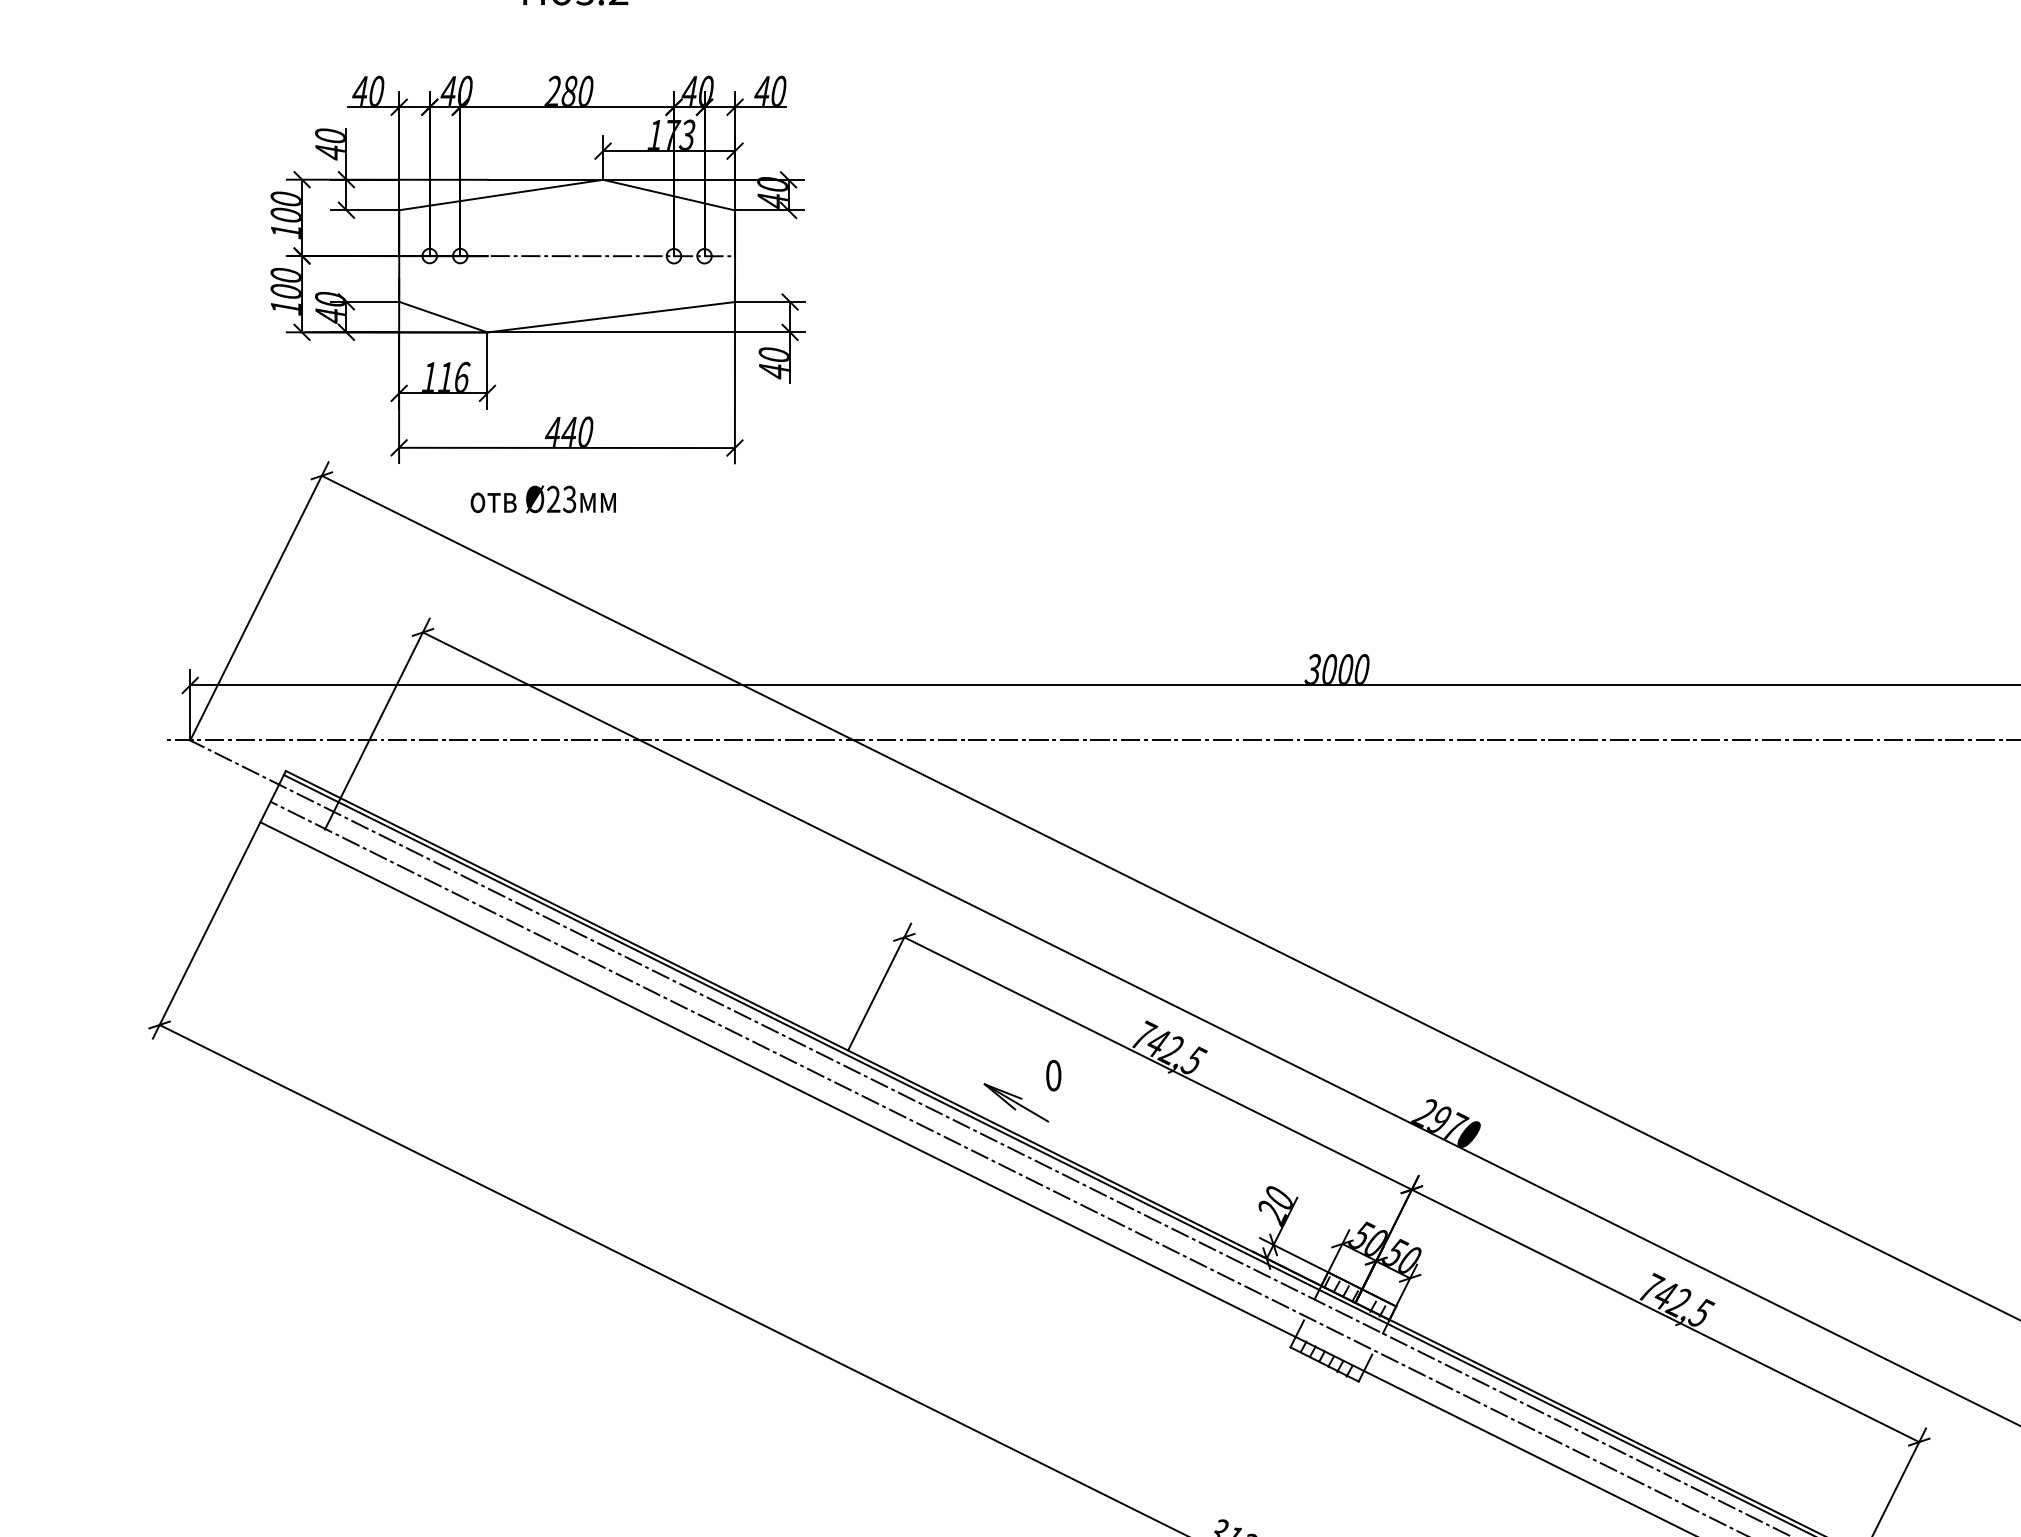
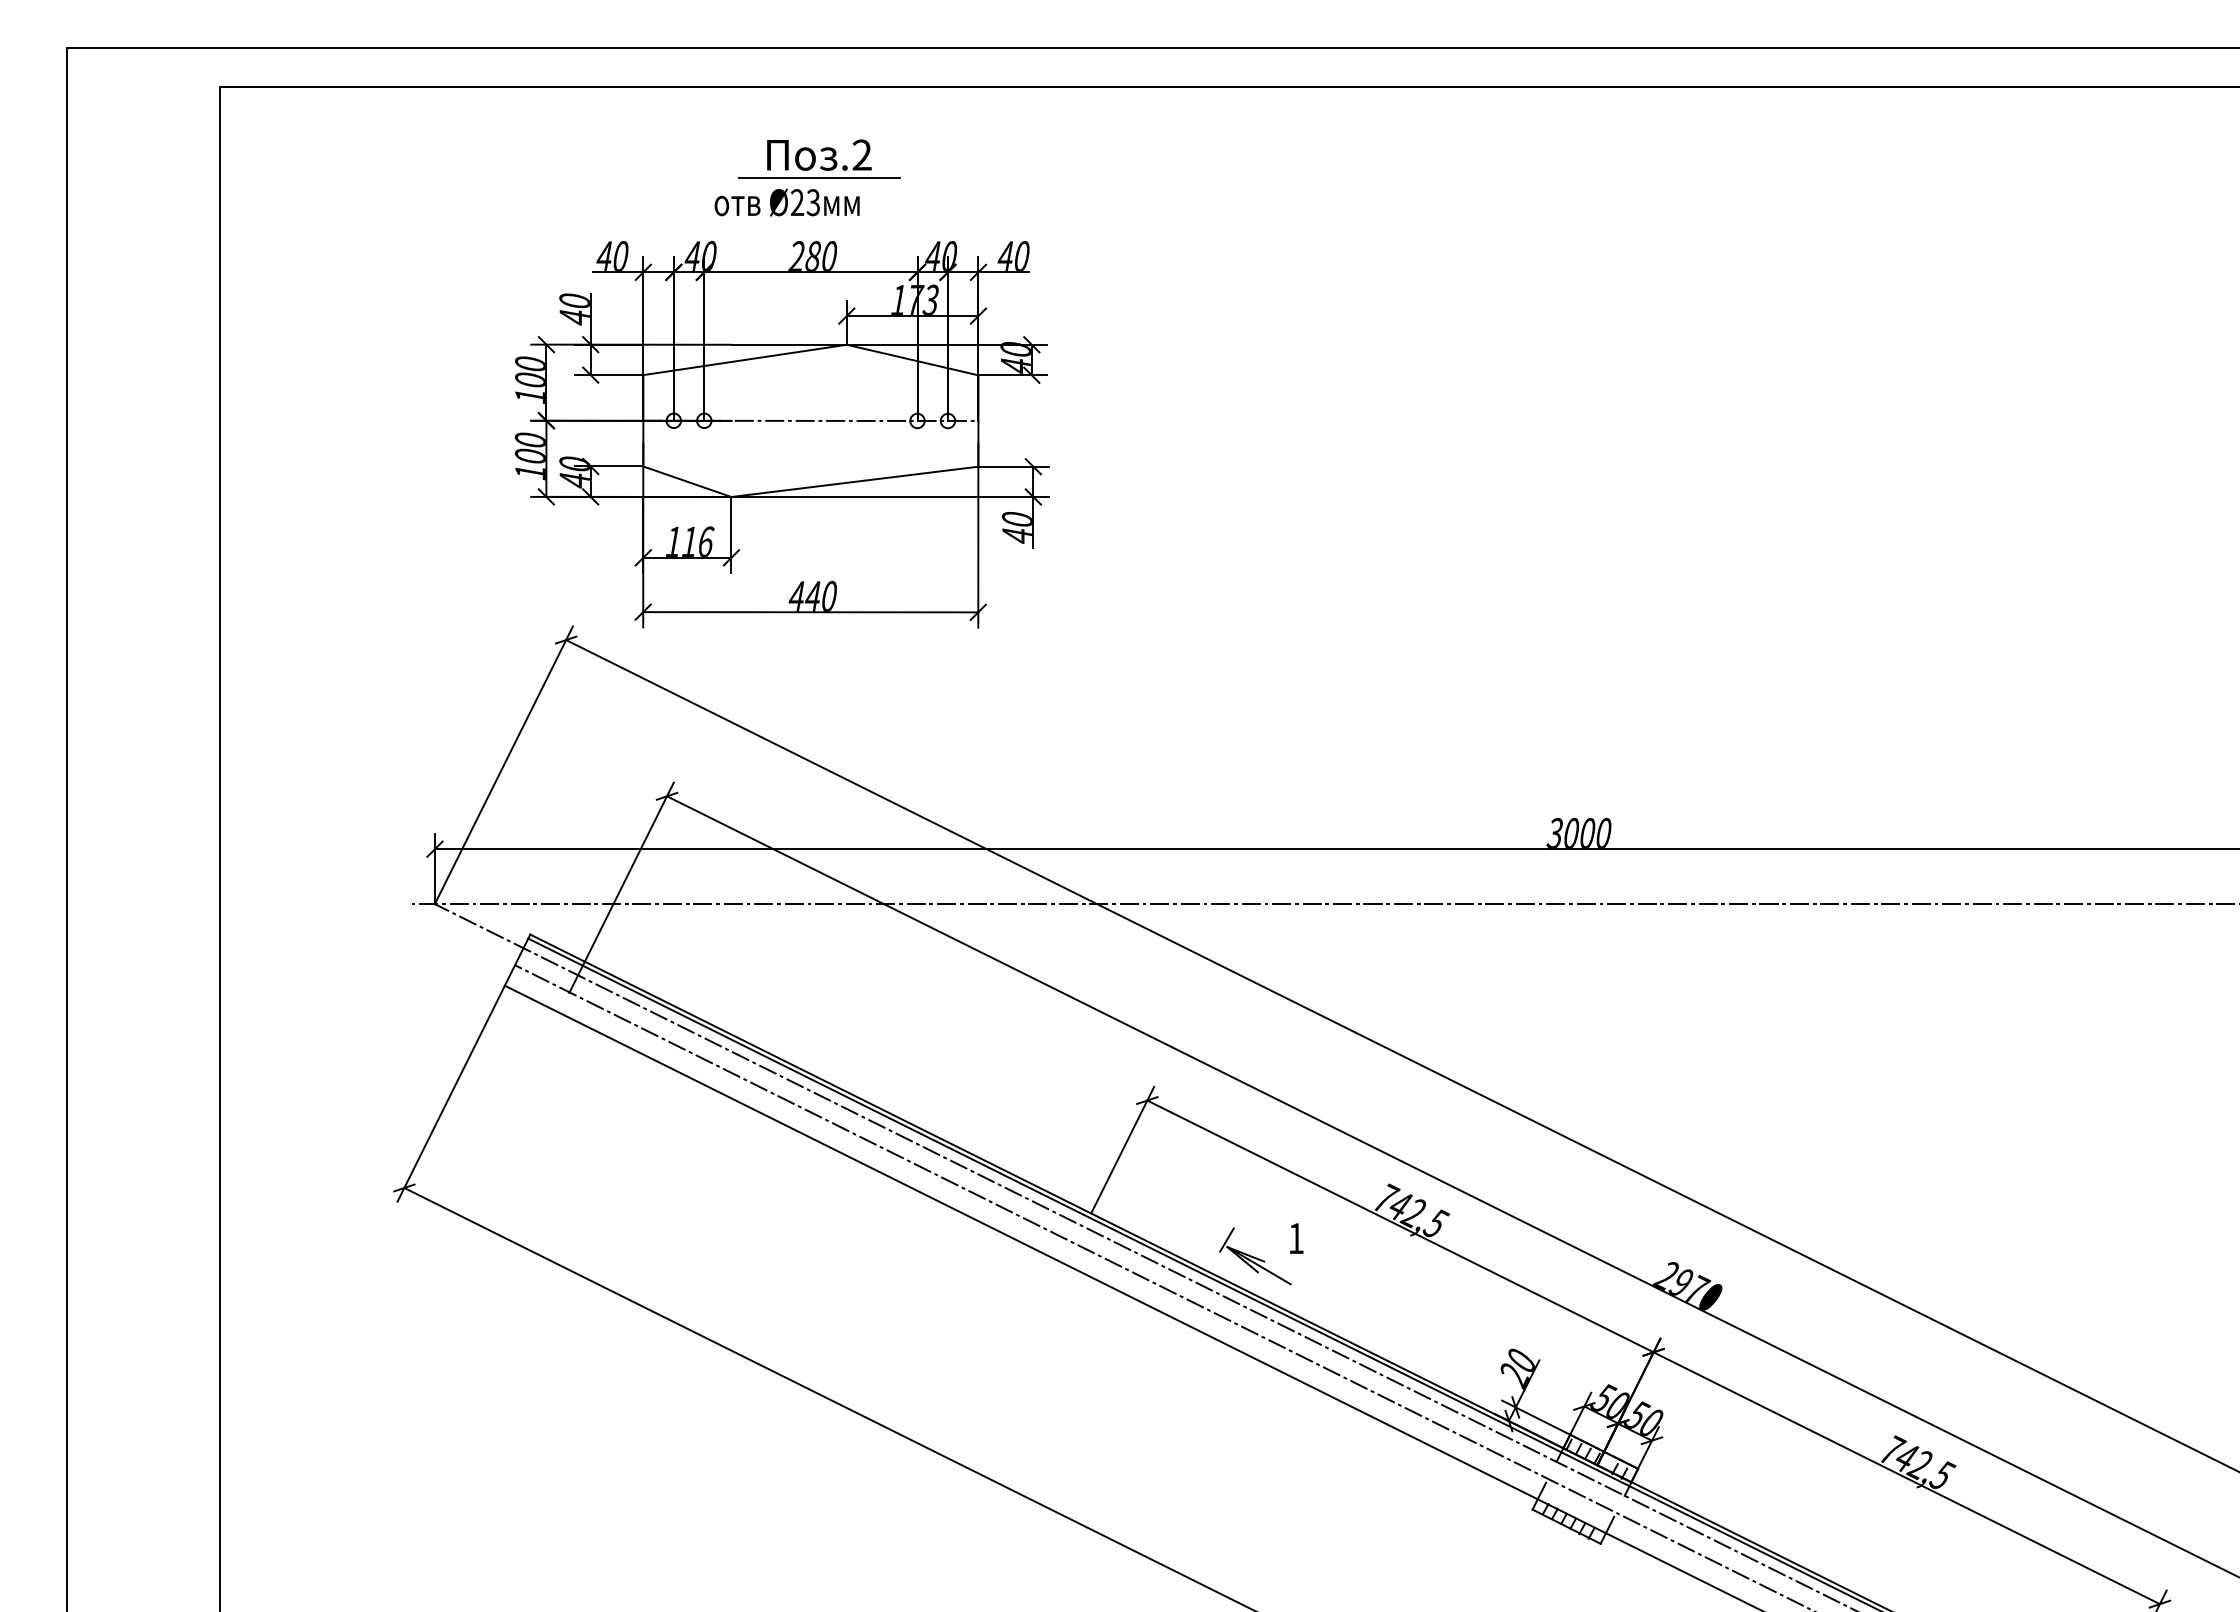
line: (575, 13) -> (819, 178), added
text: (542, 499) -> (786, 202), moved
text: (1052, 1075) -> (1295, 1238), 0 -> 1
line: (983, 1076) -> (1226, 1239), added

